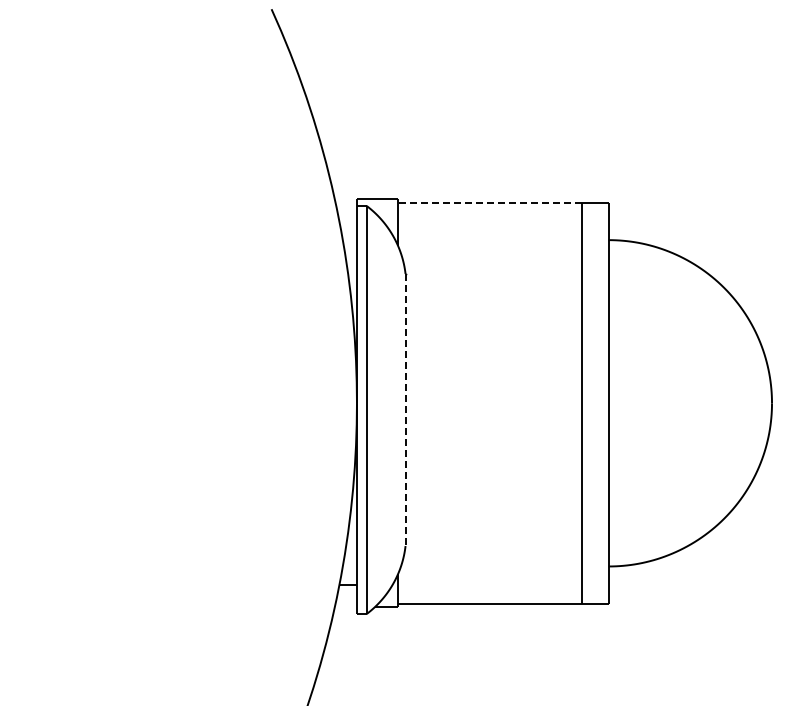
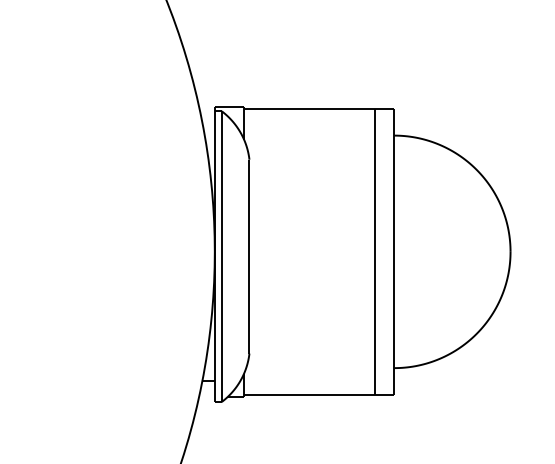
line: (489, 202) -> (309, 108), dashed -> solid
line: (405, 410) -> (249, 256), dashed -> solid

